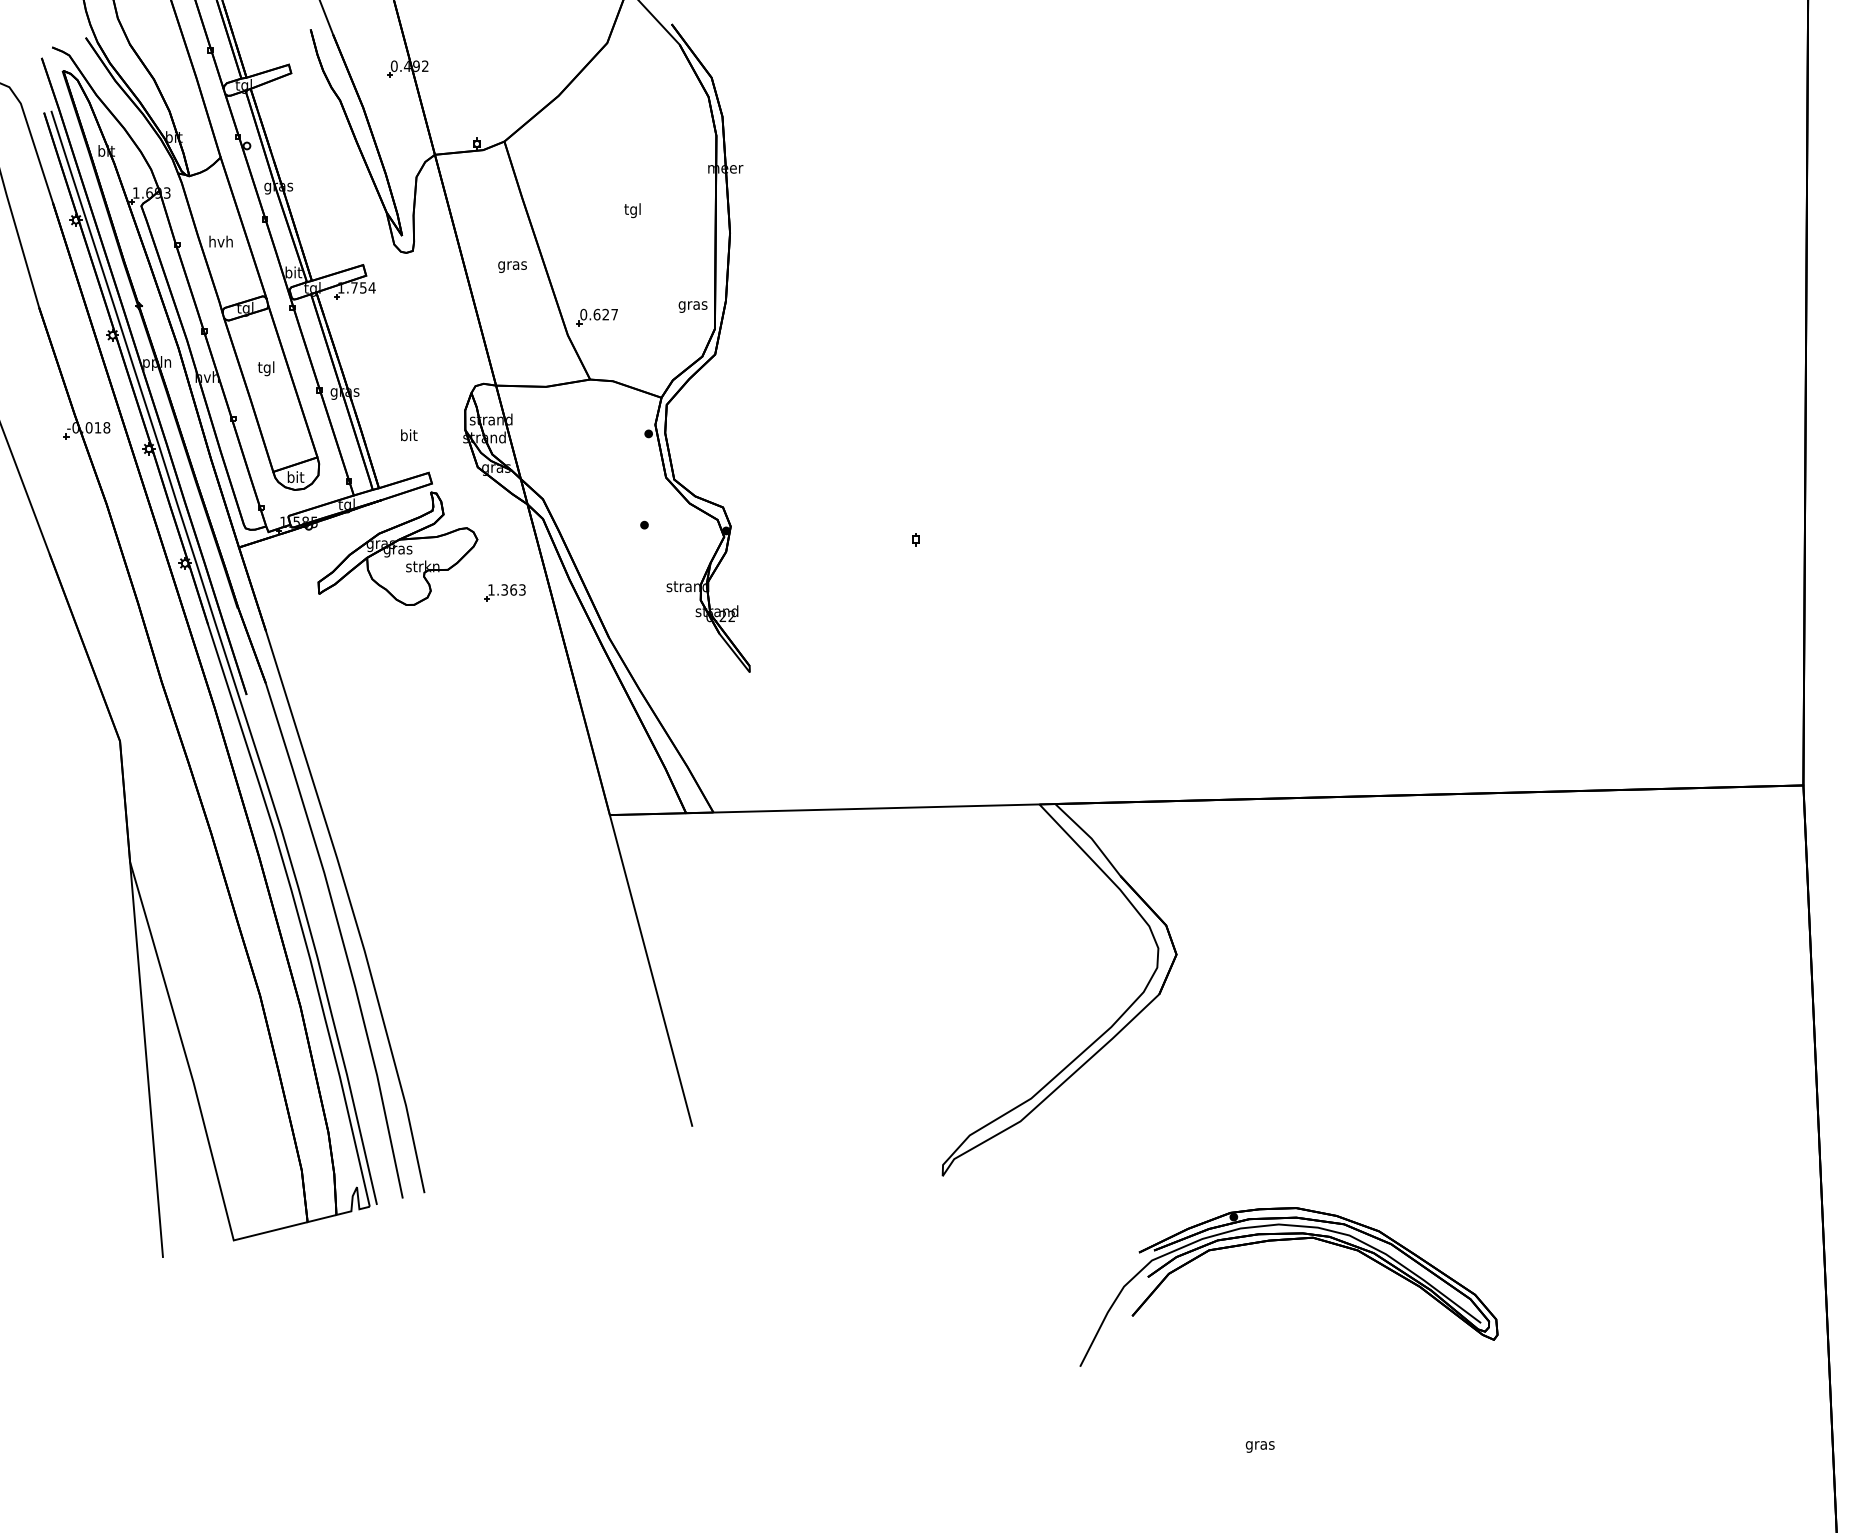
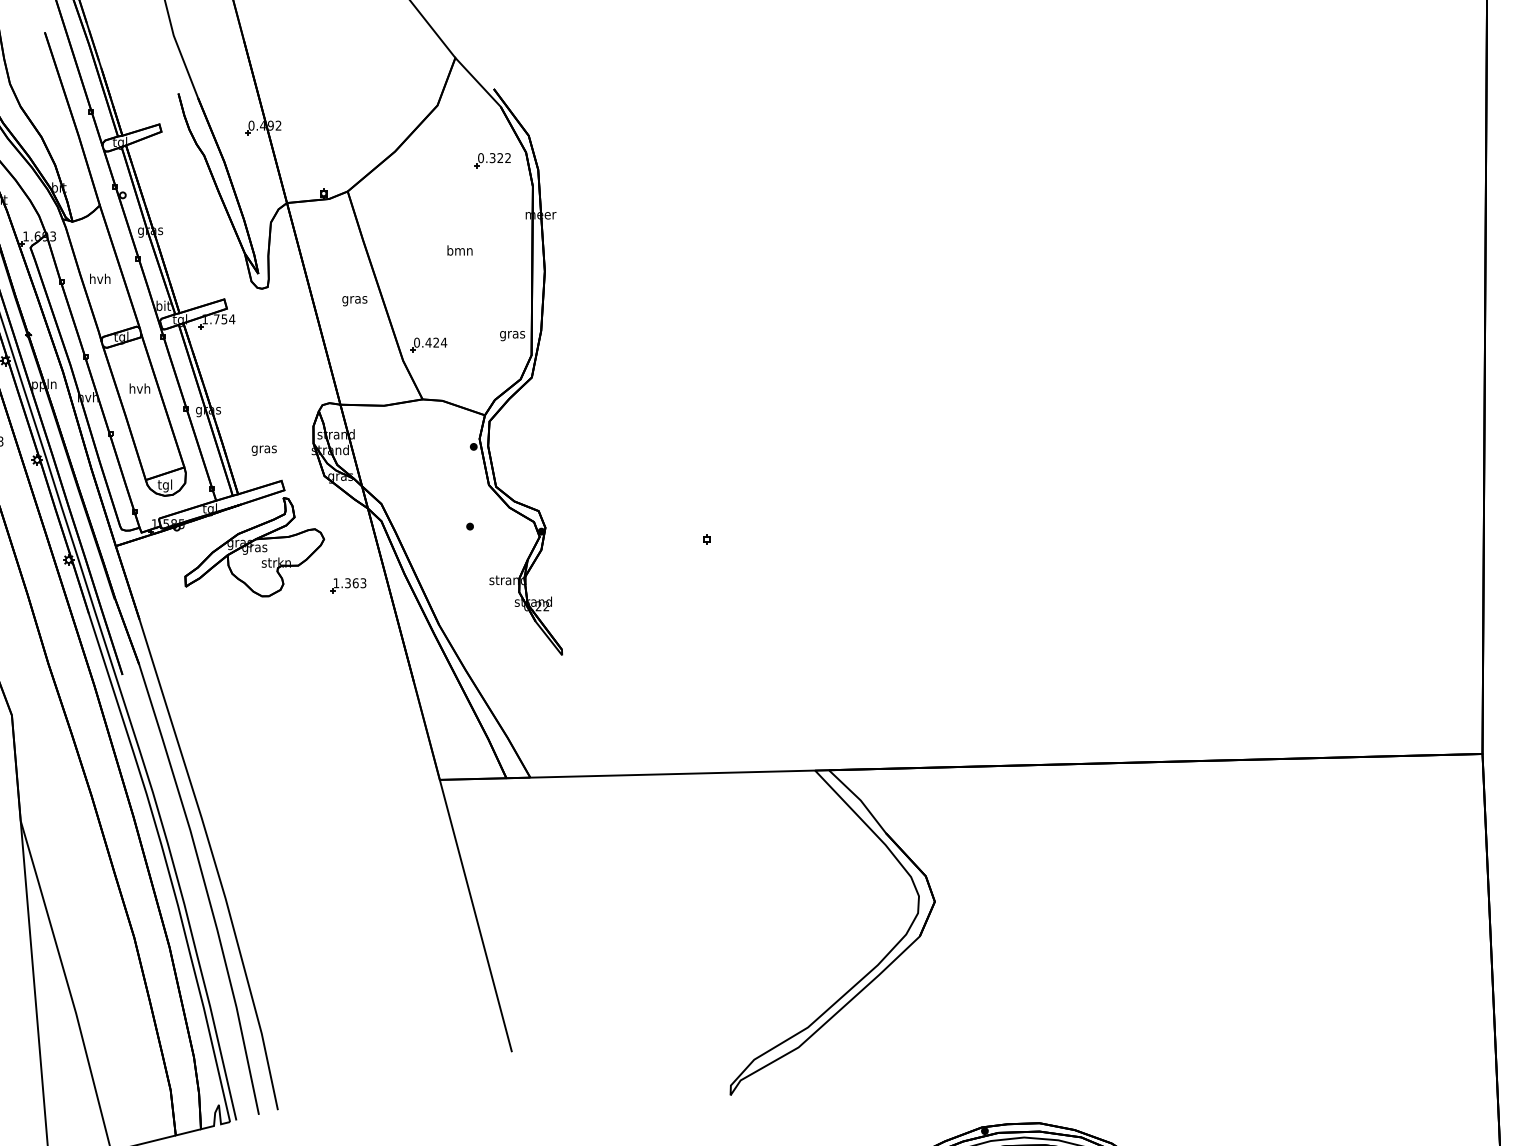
part: (669, 105) -> (491, 159), added
text: (632, 210) -> (459, 251), tgl -> bmn
text: (605, 314) -> (436, 342), 0.627 -> 0.424
text: (266, 368) -> (139, 389), tgl -> hvh
text: (408, 436) -> (263, 449), bit -> gras
text: (295, 478) -> (165, 485), bit -> tgl

